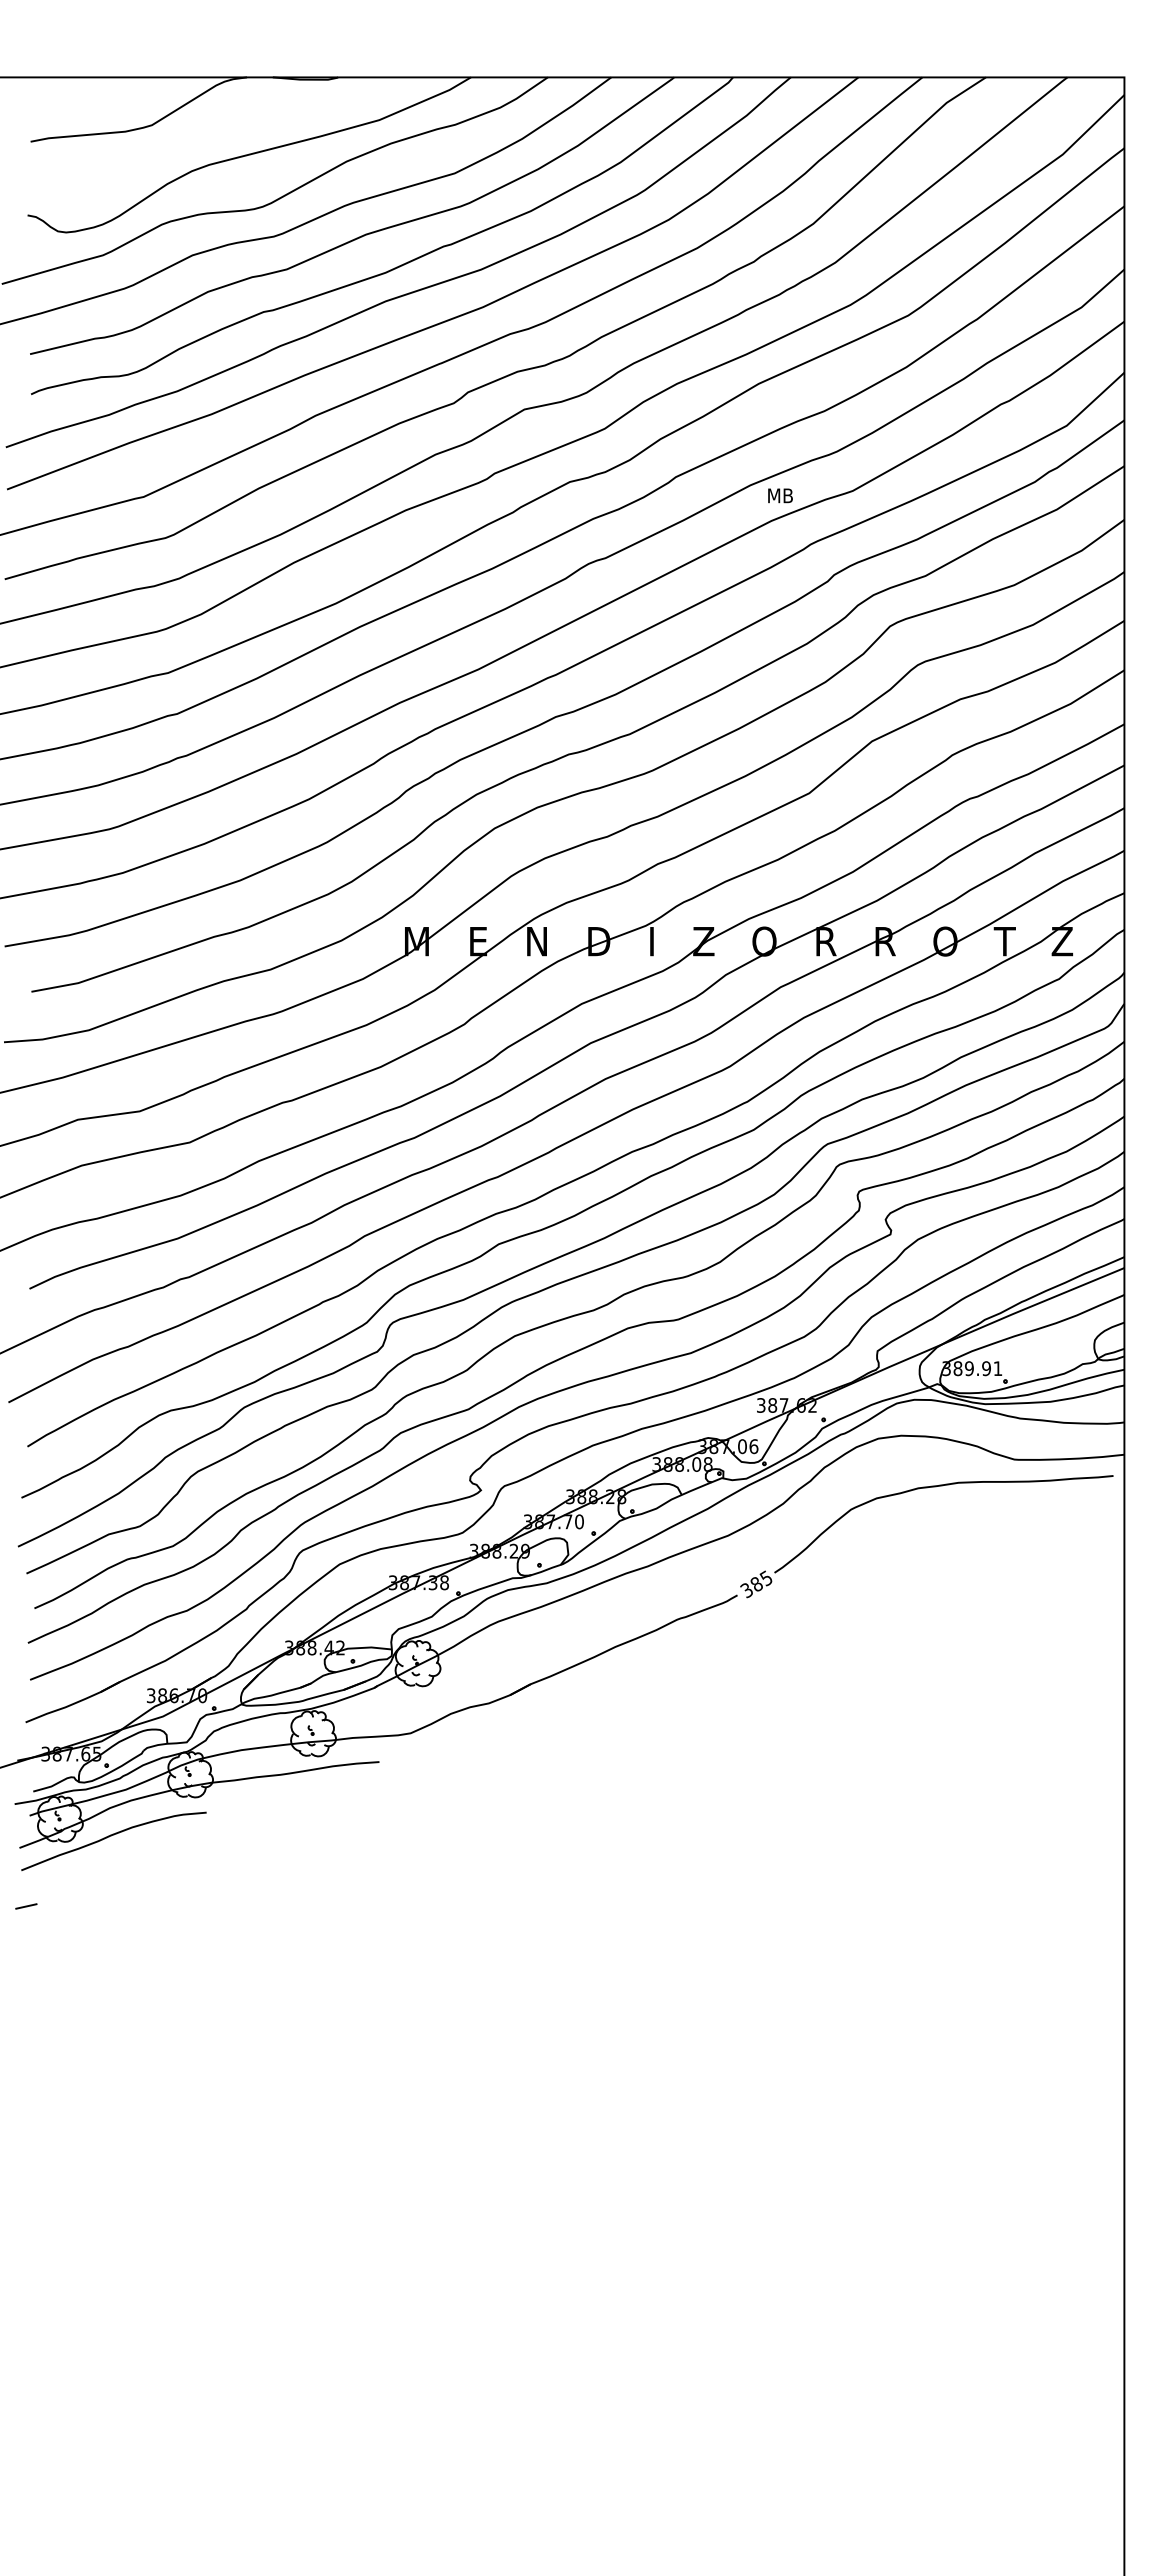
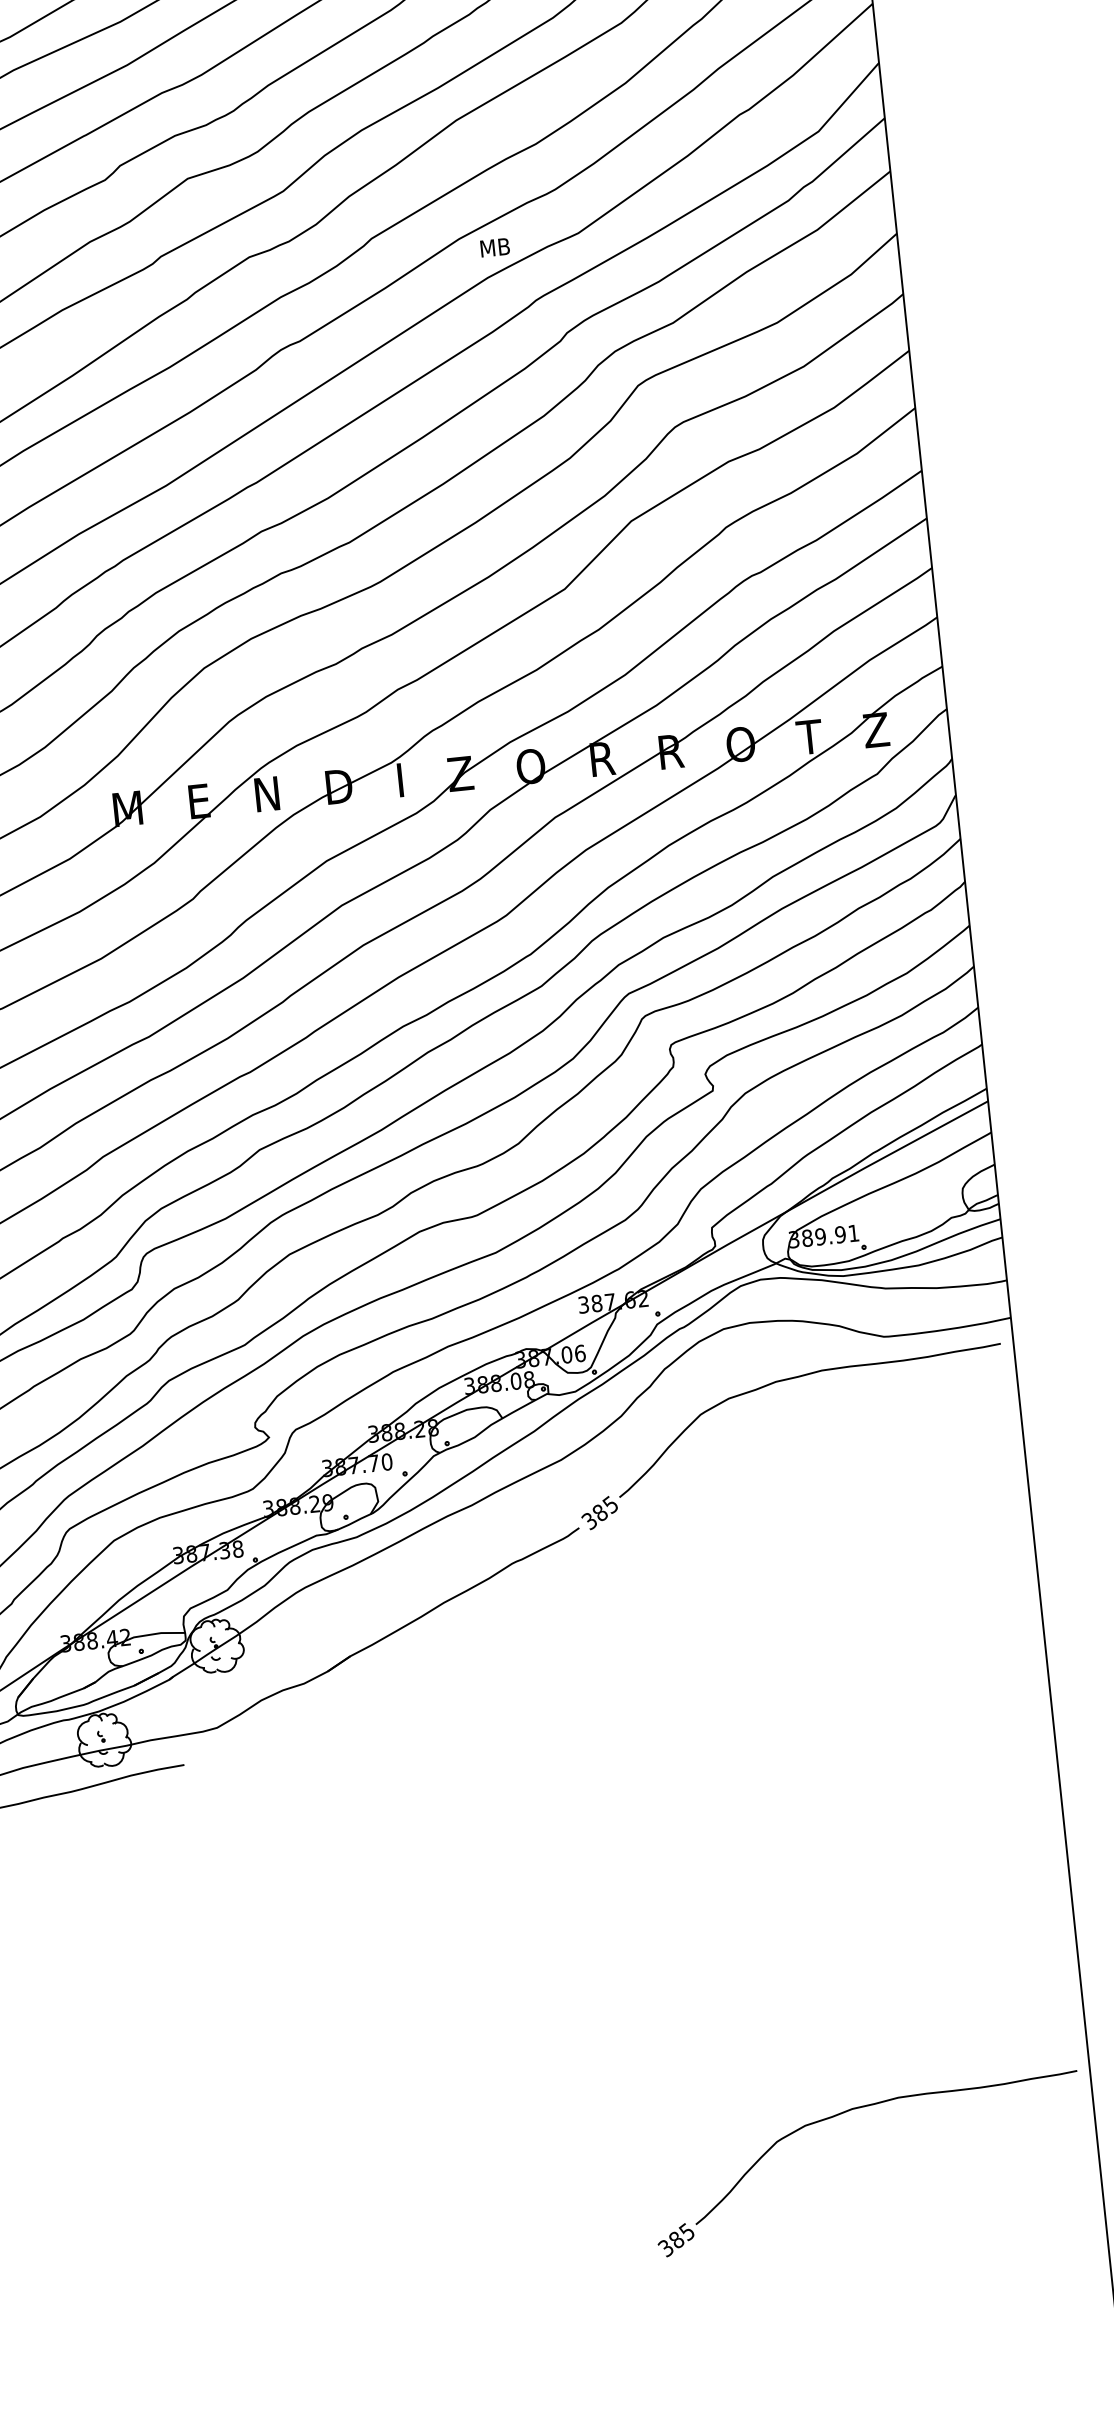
part: (911, 2118) -> (844, 2113), added

